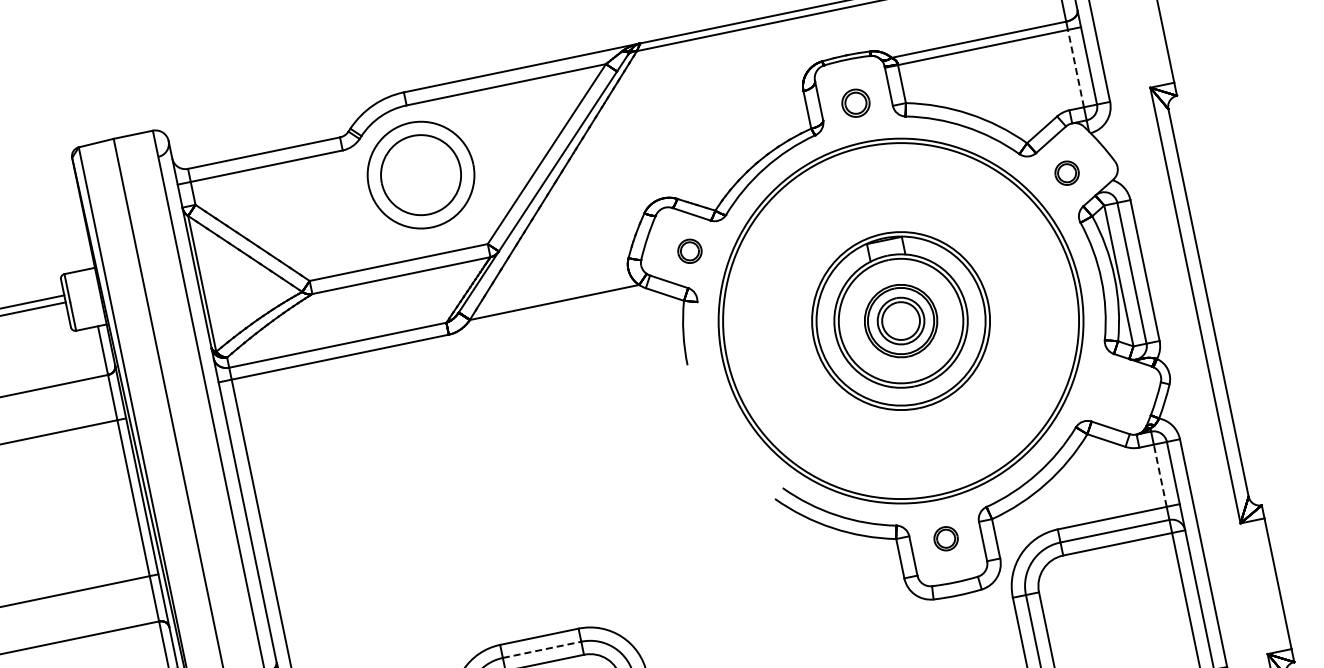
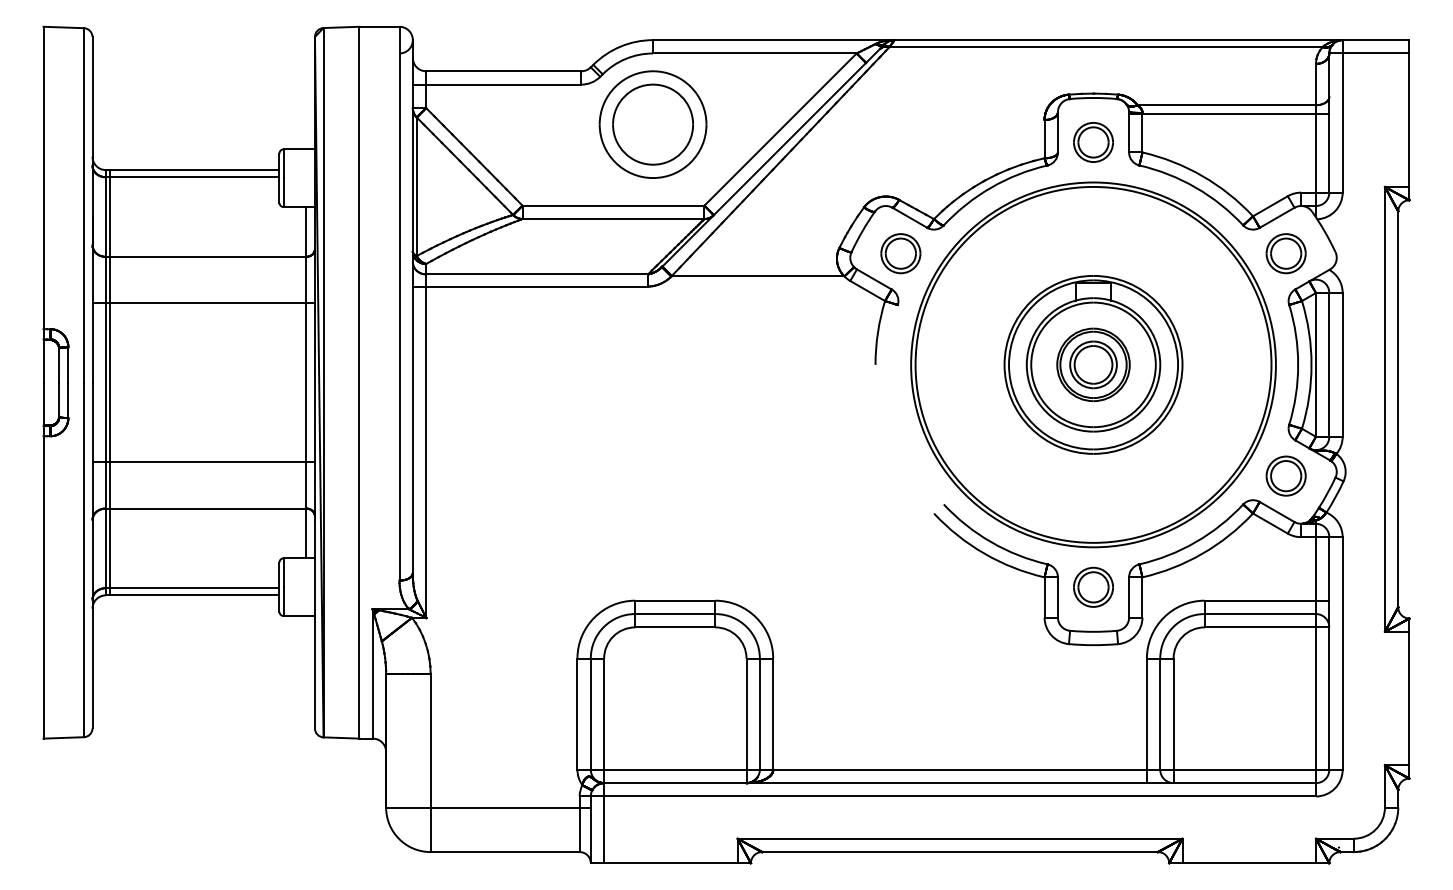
line: (1075, 69) -> (1315, 153), dashed -> solid
part: (855, 103) -> (1093, 142), size x1.43
part: (1066, 173) -> (1285, 253), size x1.67
part: (689, 251) -> (900, 253), size x1.67
part: (1111, 390) -> (1285, 475), added
line: (1159, 475) -> (1315, 568), dashed -> solid
part: (945, 538) -> (1093, 586), size x1.67
line: (542, 650) -> (675, 614), dashed -> solid

